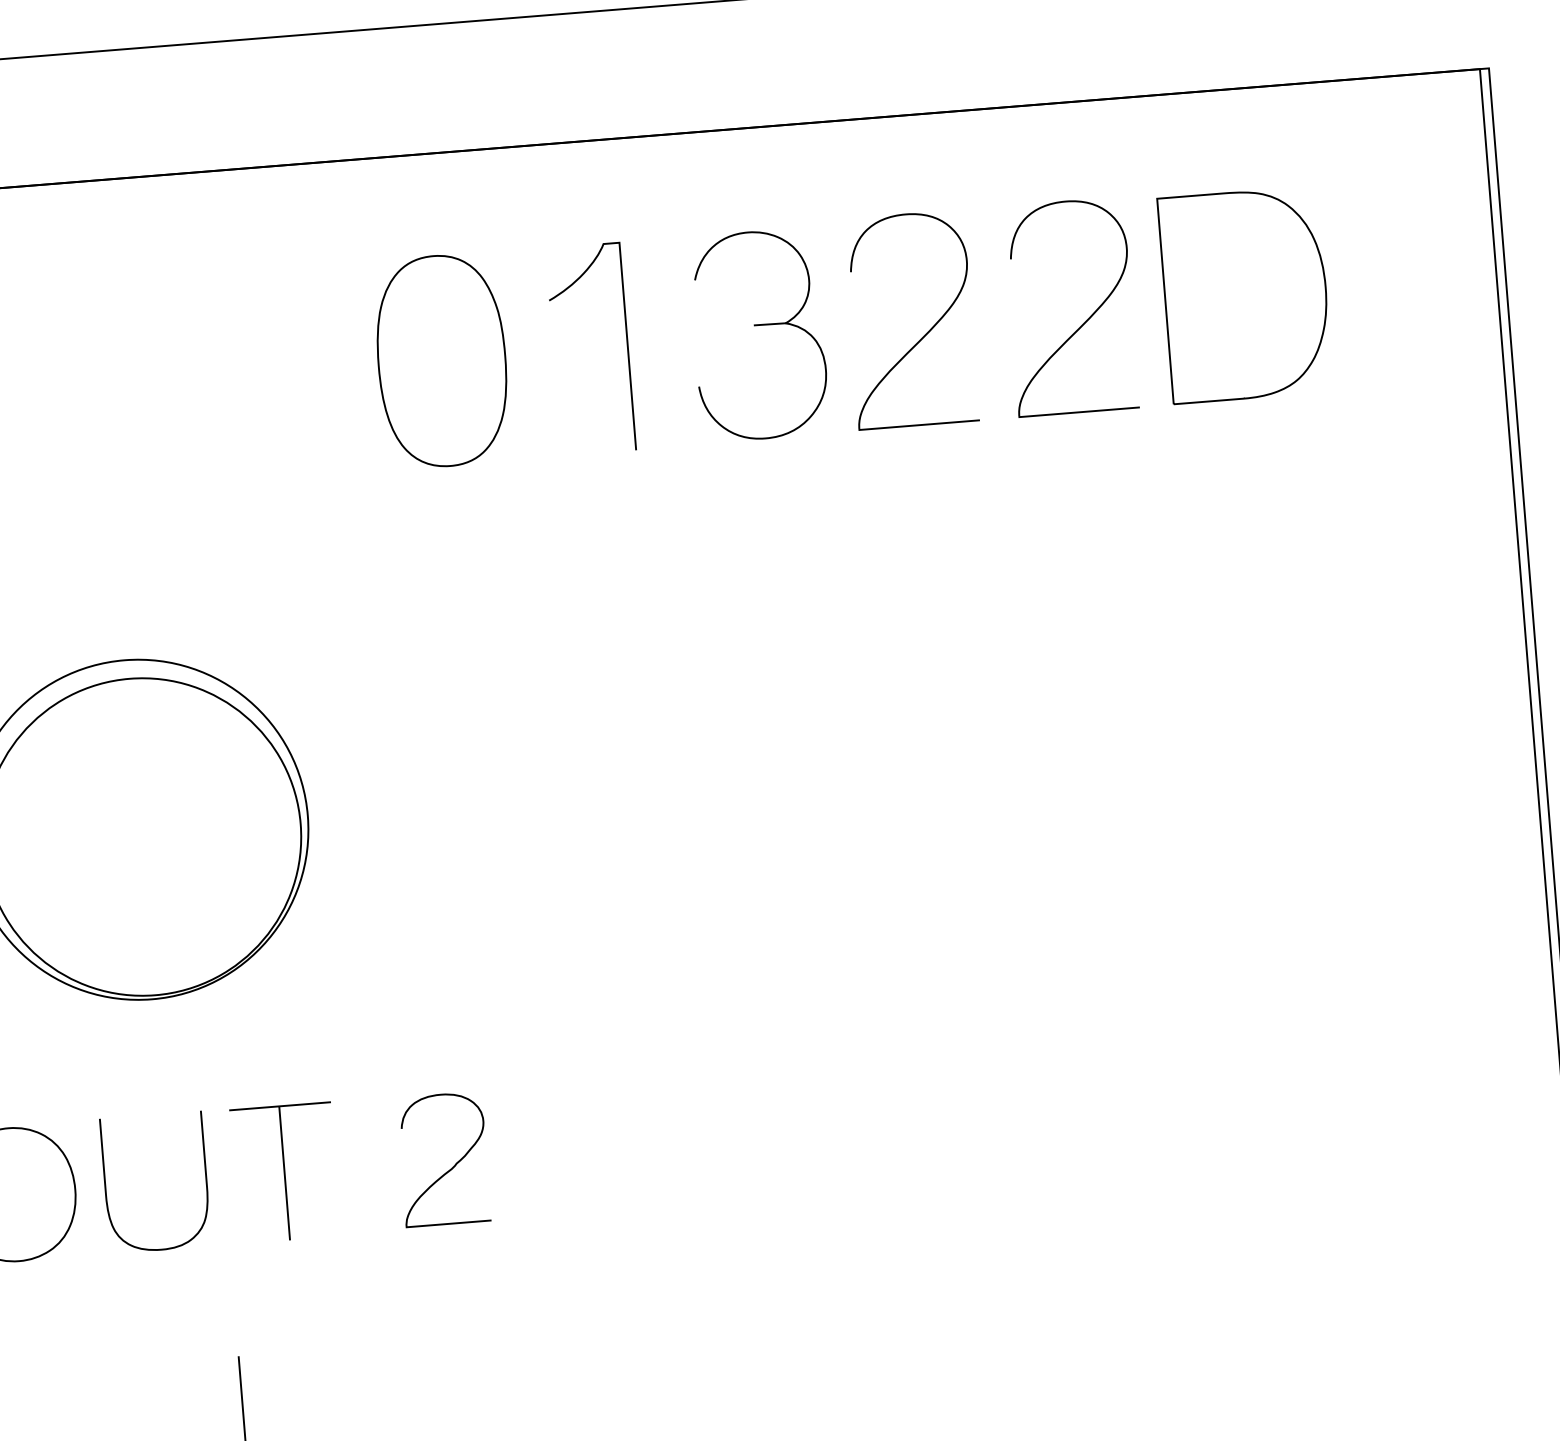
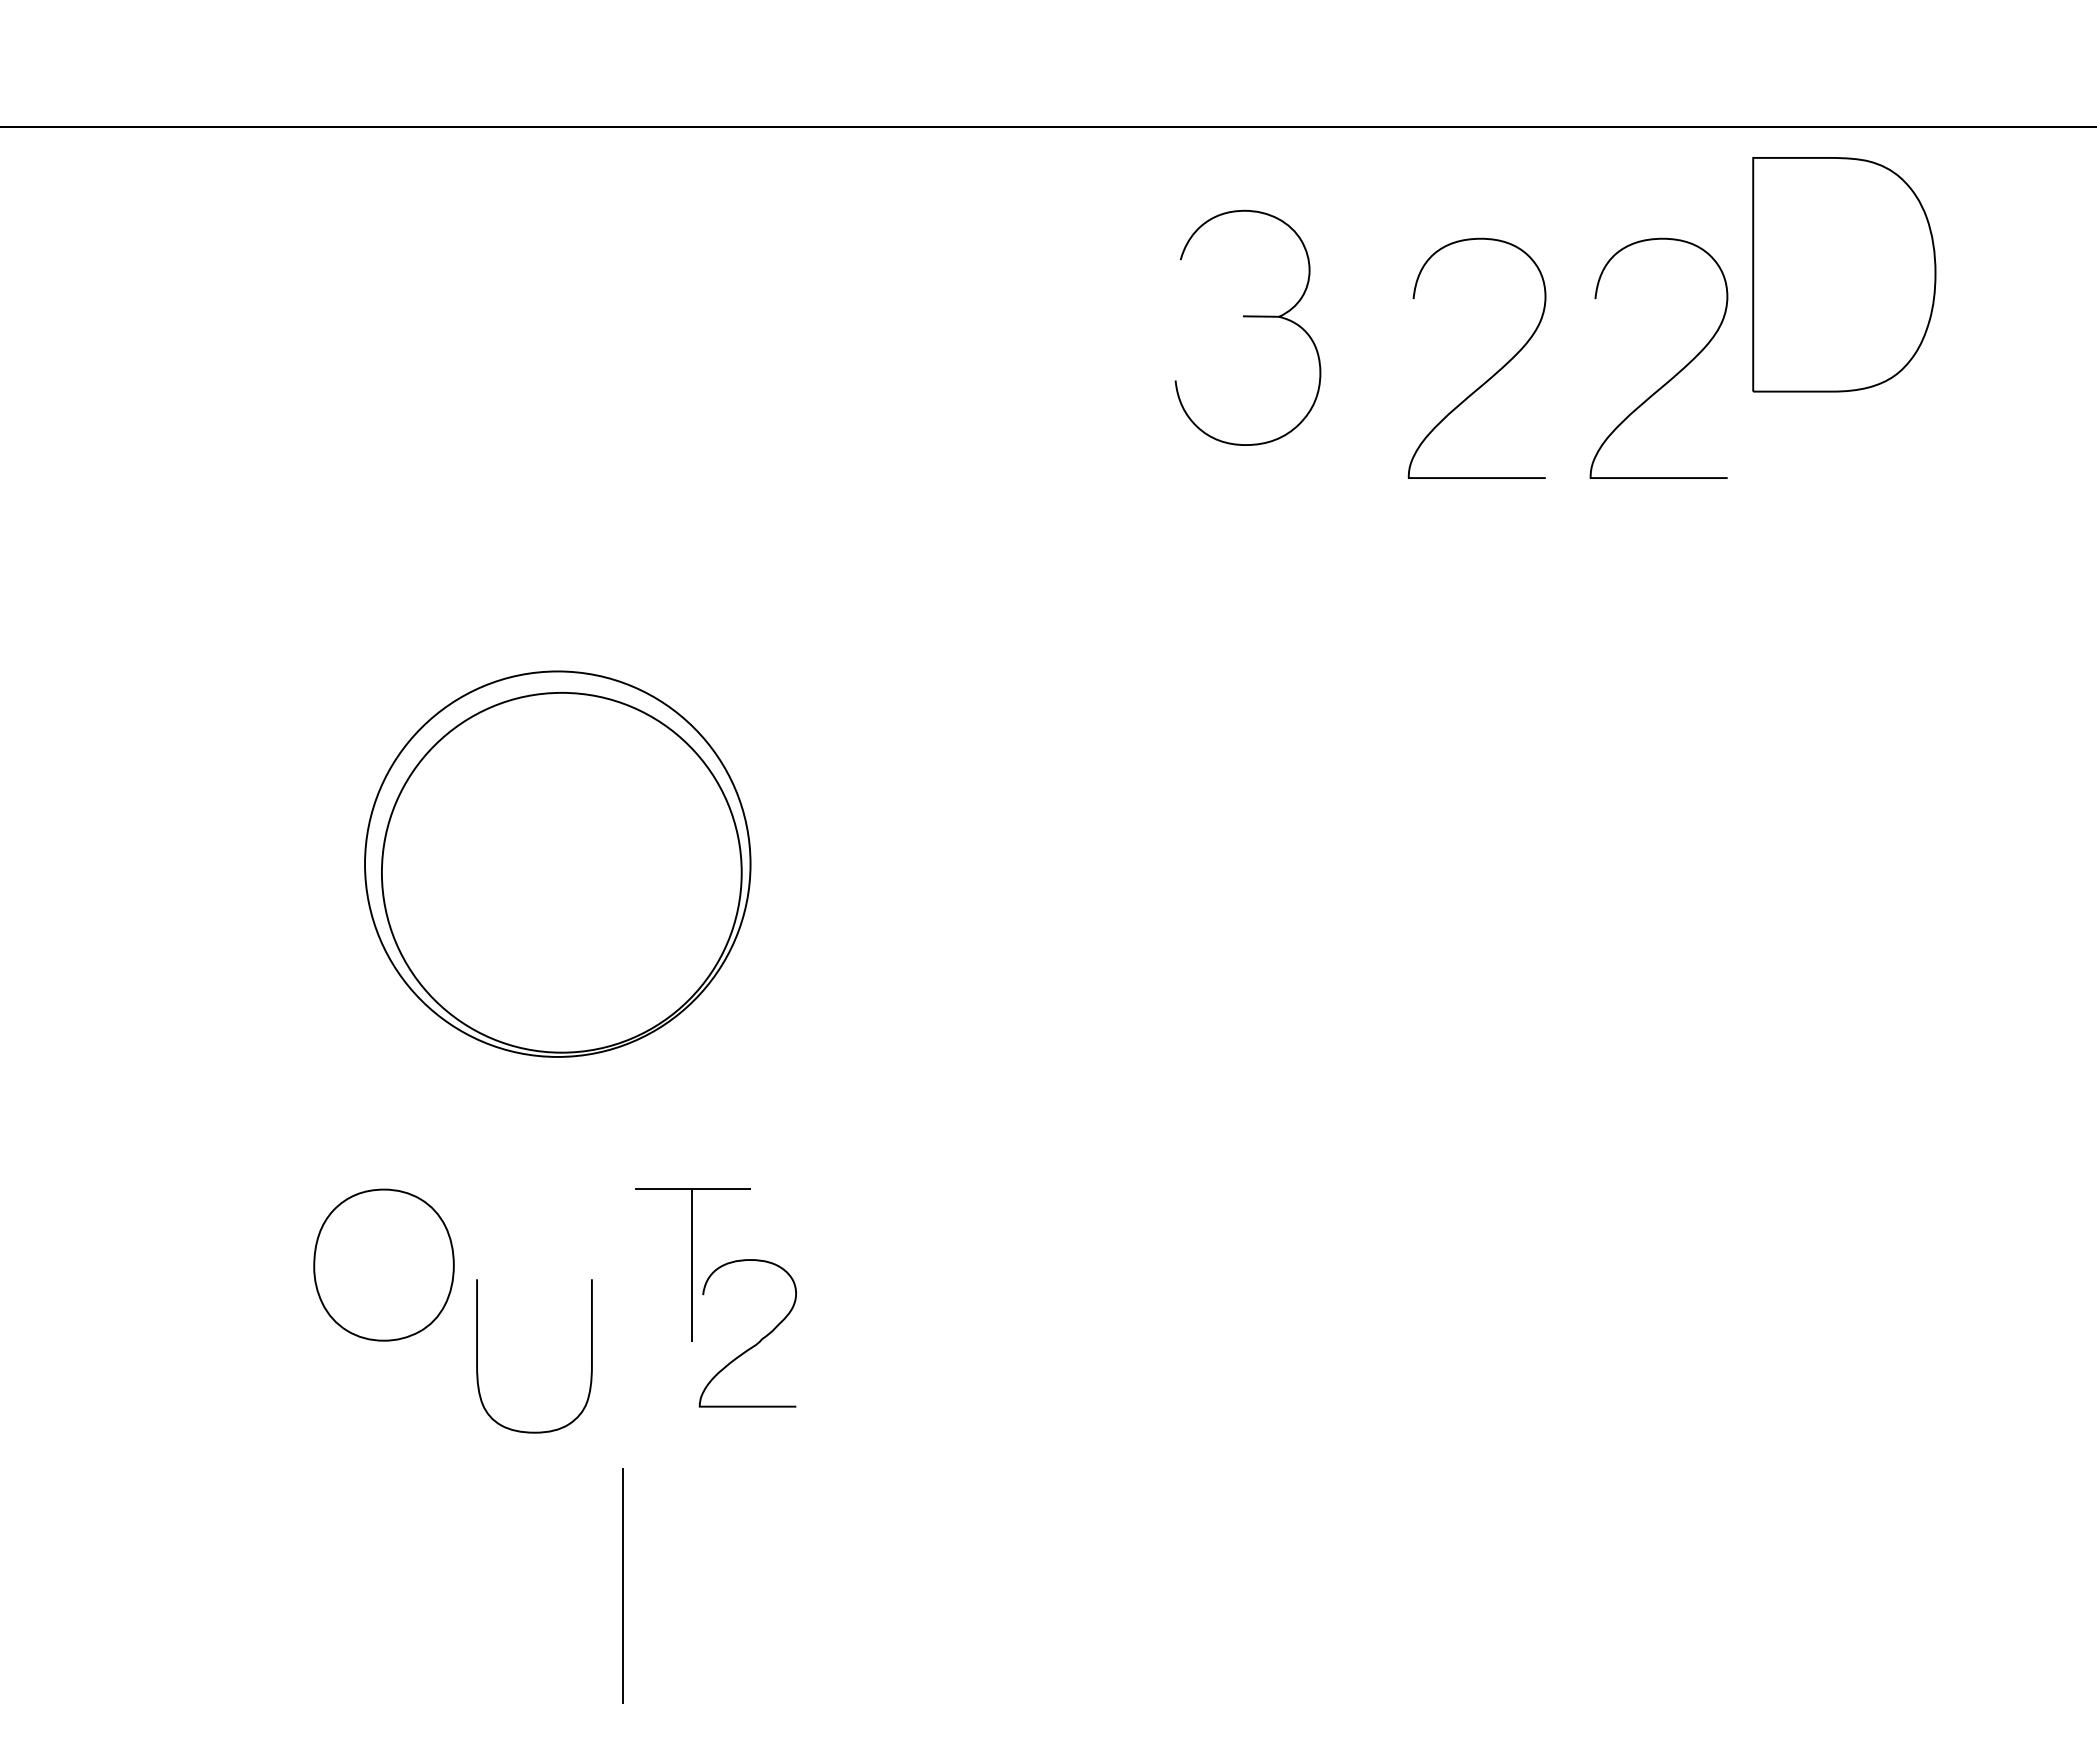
part: (1245, 294) -> (1844, 274), moved
part: (757, 326) -> (1247, 317), moved
curve: (626, 345) -> (1153, 361), removed
part: (442, 361) -> (943, 362), removed
curve: (450, 1168) -> (754, 1344), moved
curve: (105, 1186) -> (477, 1356), moved

